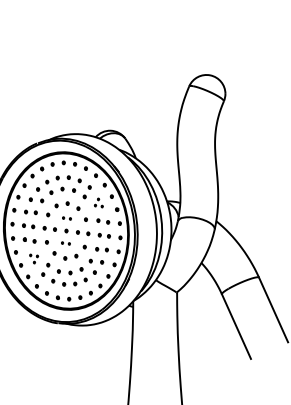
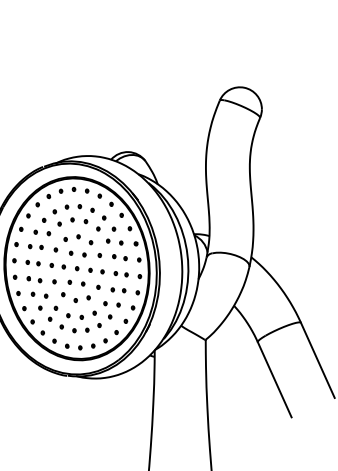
part: (98, 202) -> (114, 235), size x1.67
part: (66, 218) -> (77, 254), size x1.67
part: (65, 243) -> (76, 283), size x1.67
part: (33, 258) -> (38, 300), size x1.67

